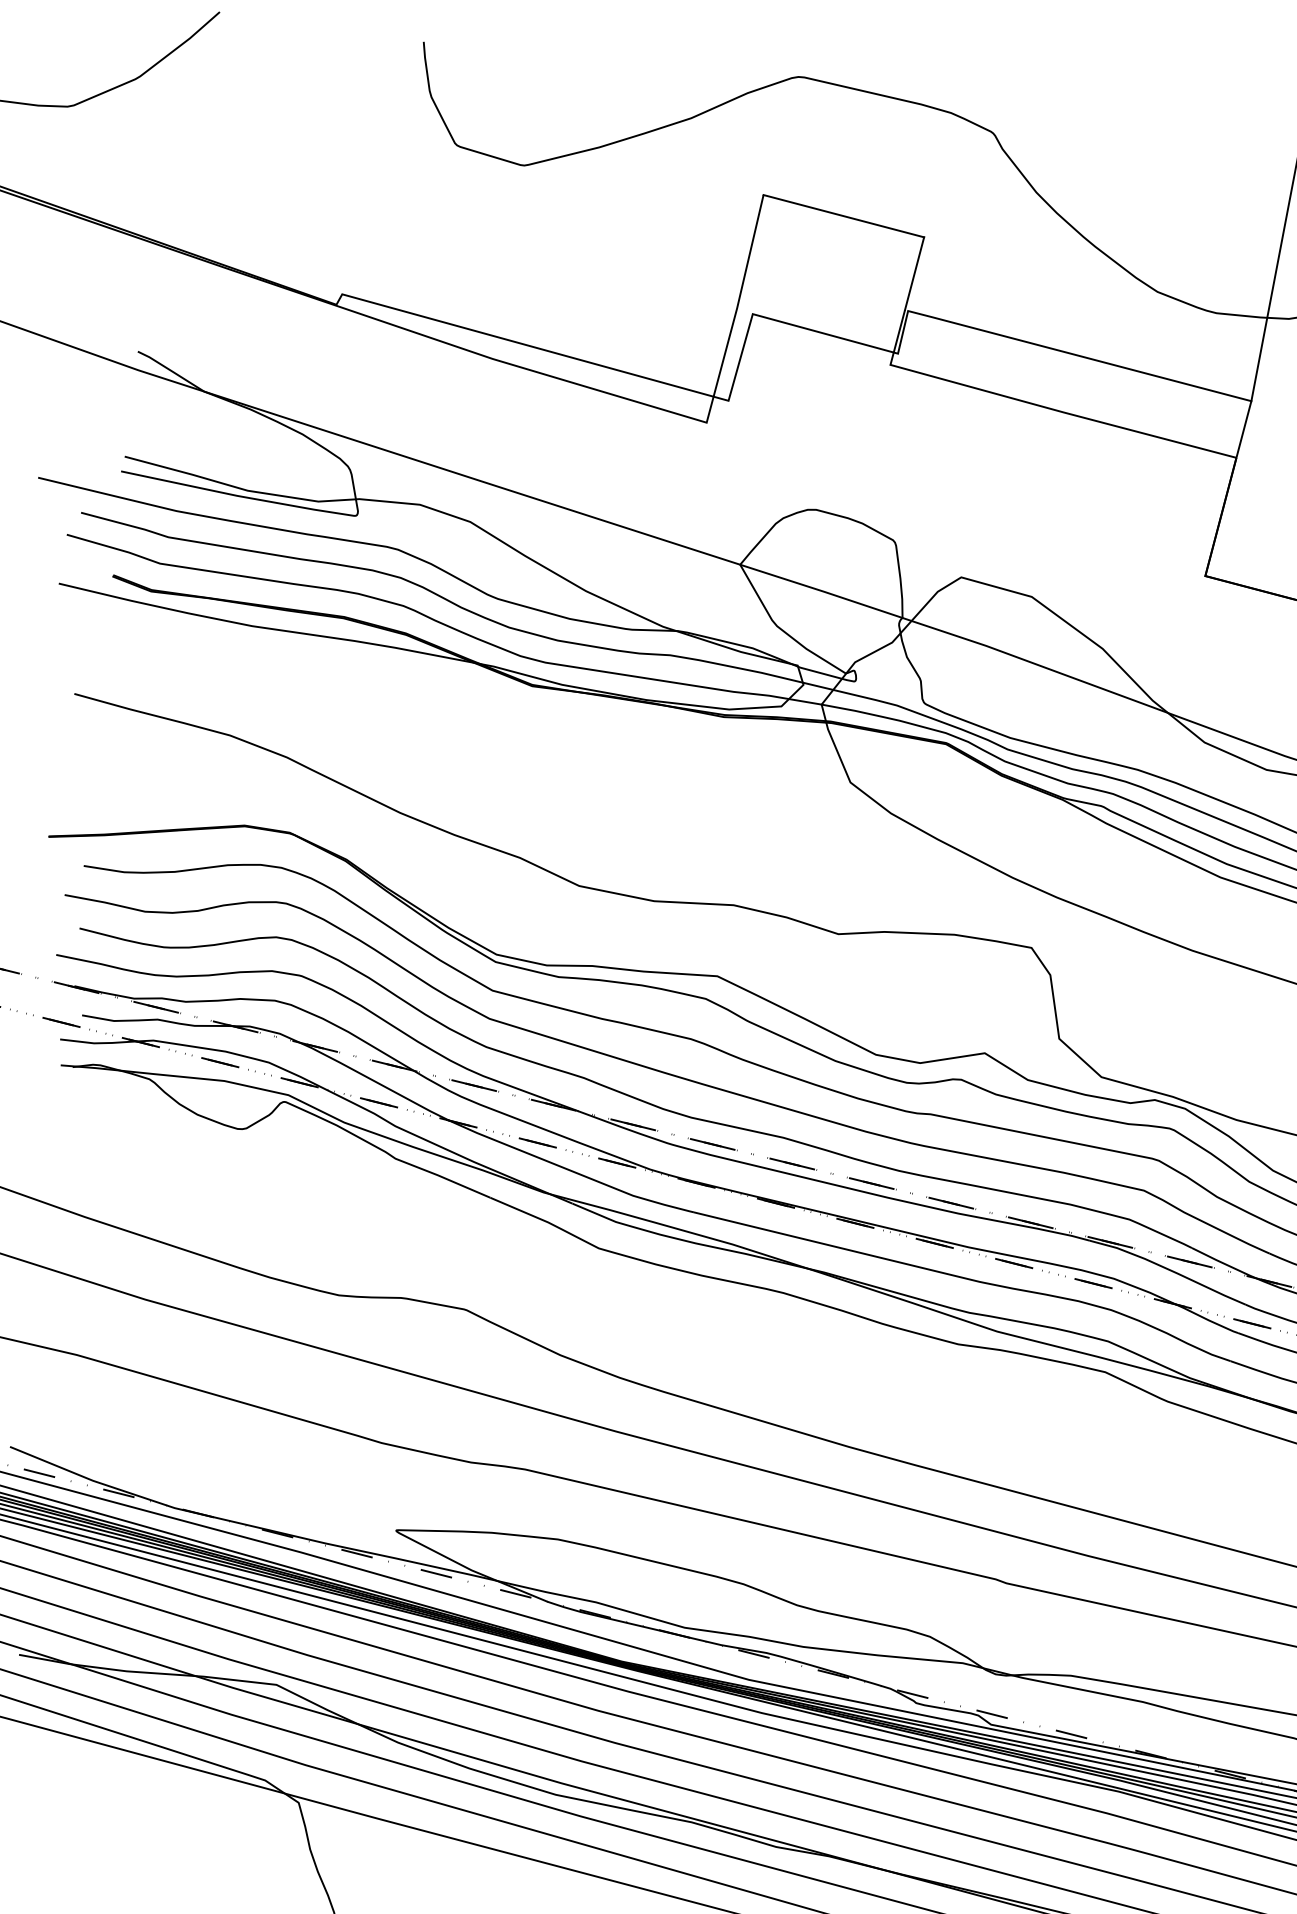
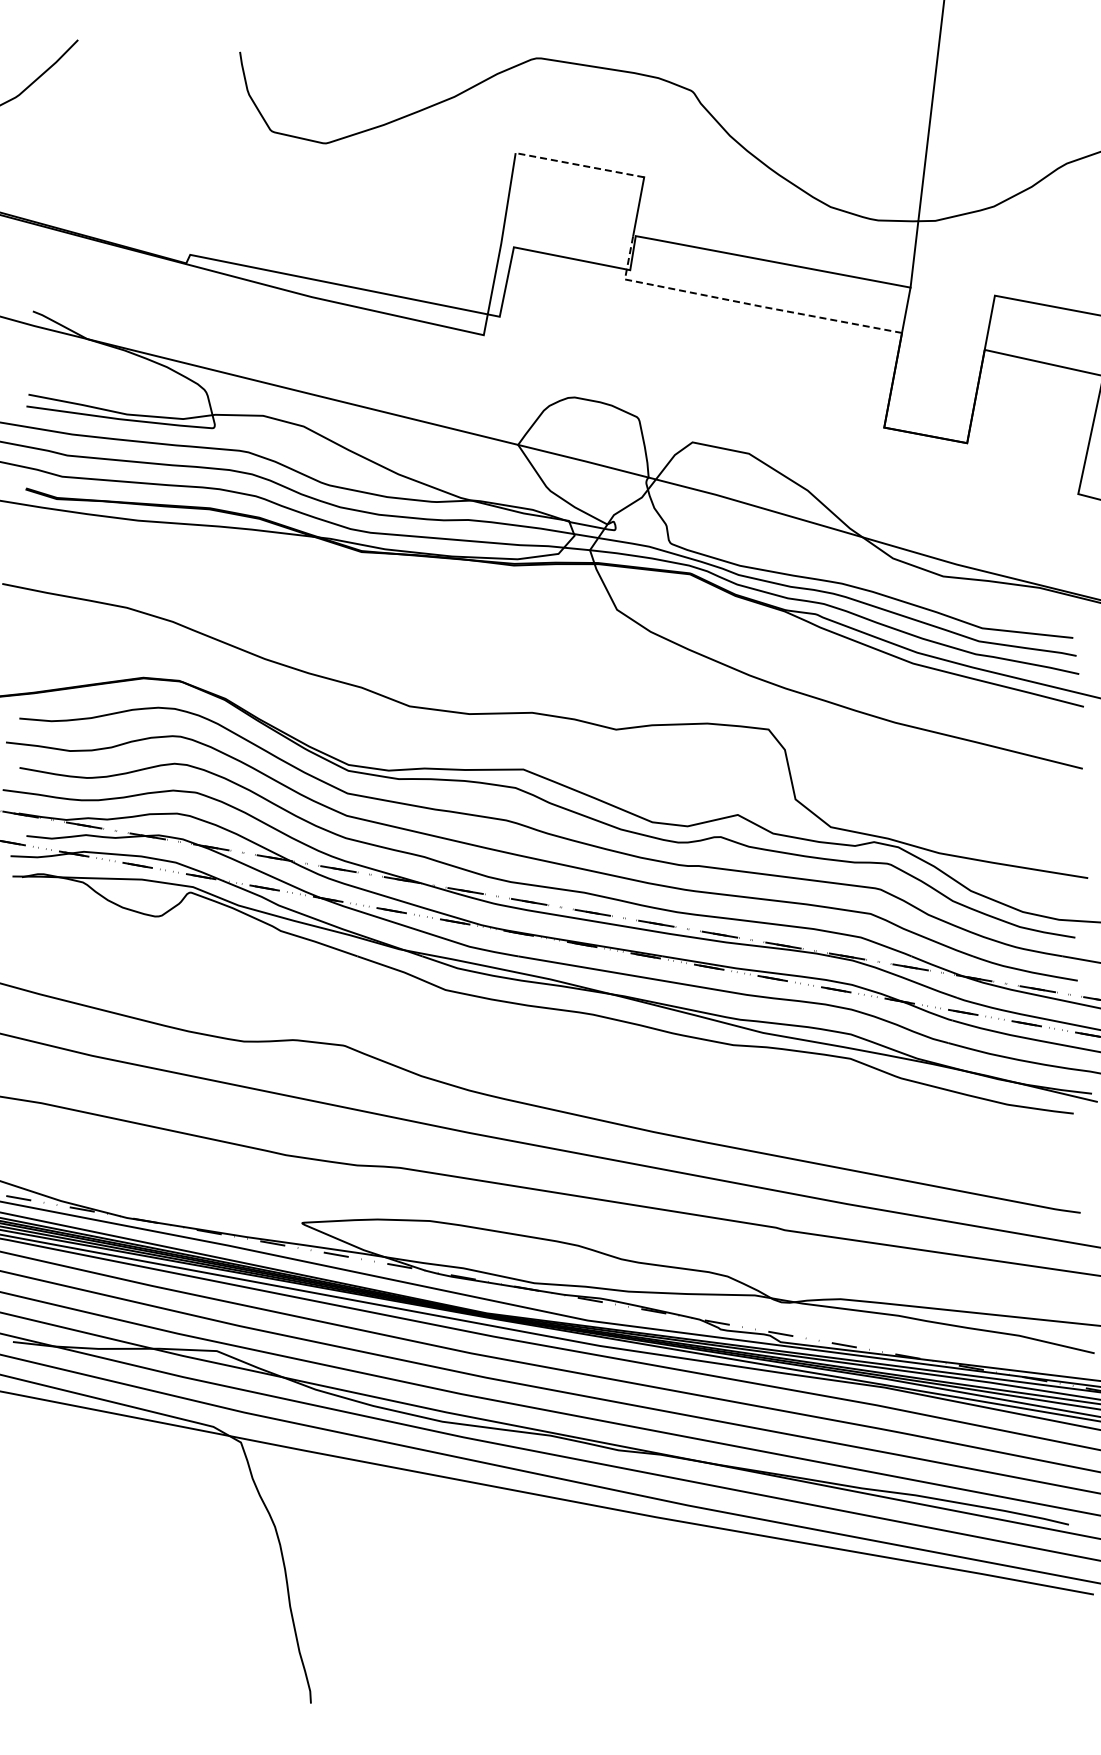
line: (843, 216) -> (579, 165), solid -> dashed
line: (1035, 404) -> (741, 302), solid -> dashed

